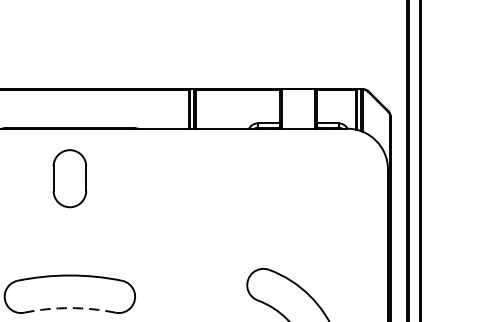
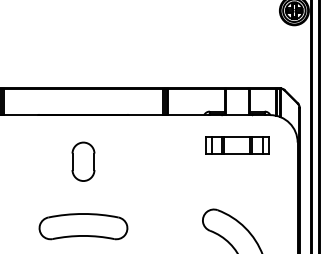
part: (298, 173) -> (237, 145), added
part: (69, 178) -> (83, 161), moved
arc: (69, 307) -> (83, 235), dashed -> solid

